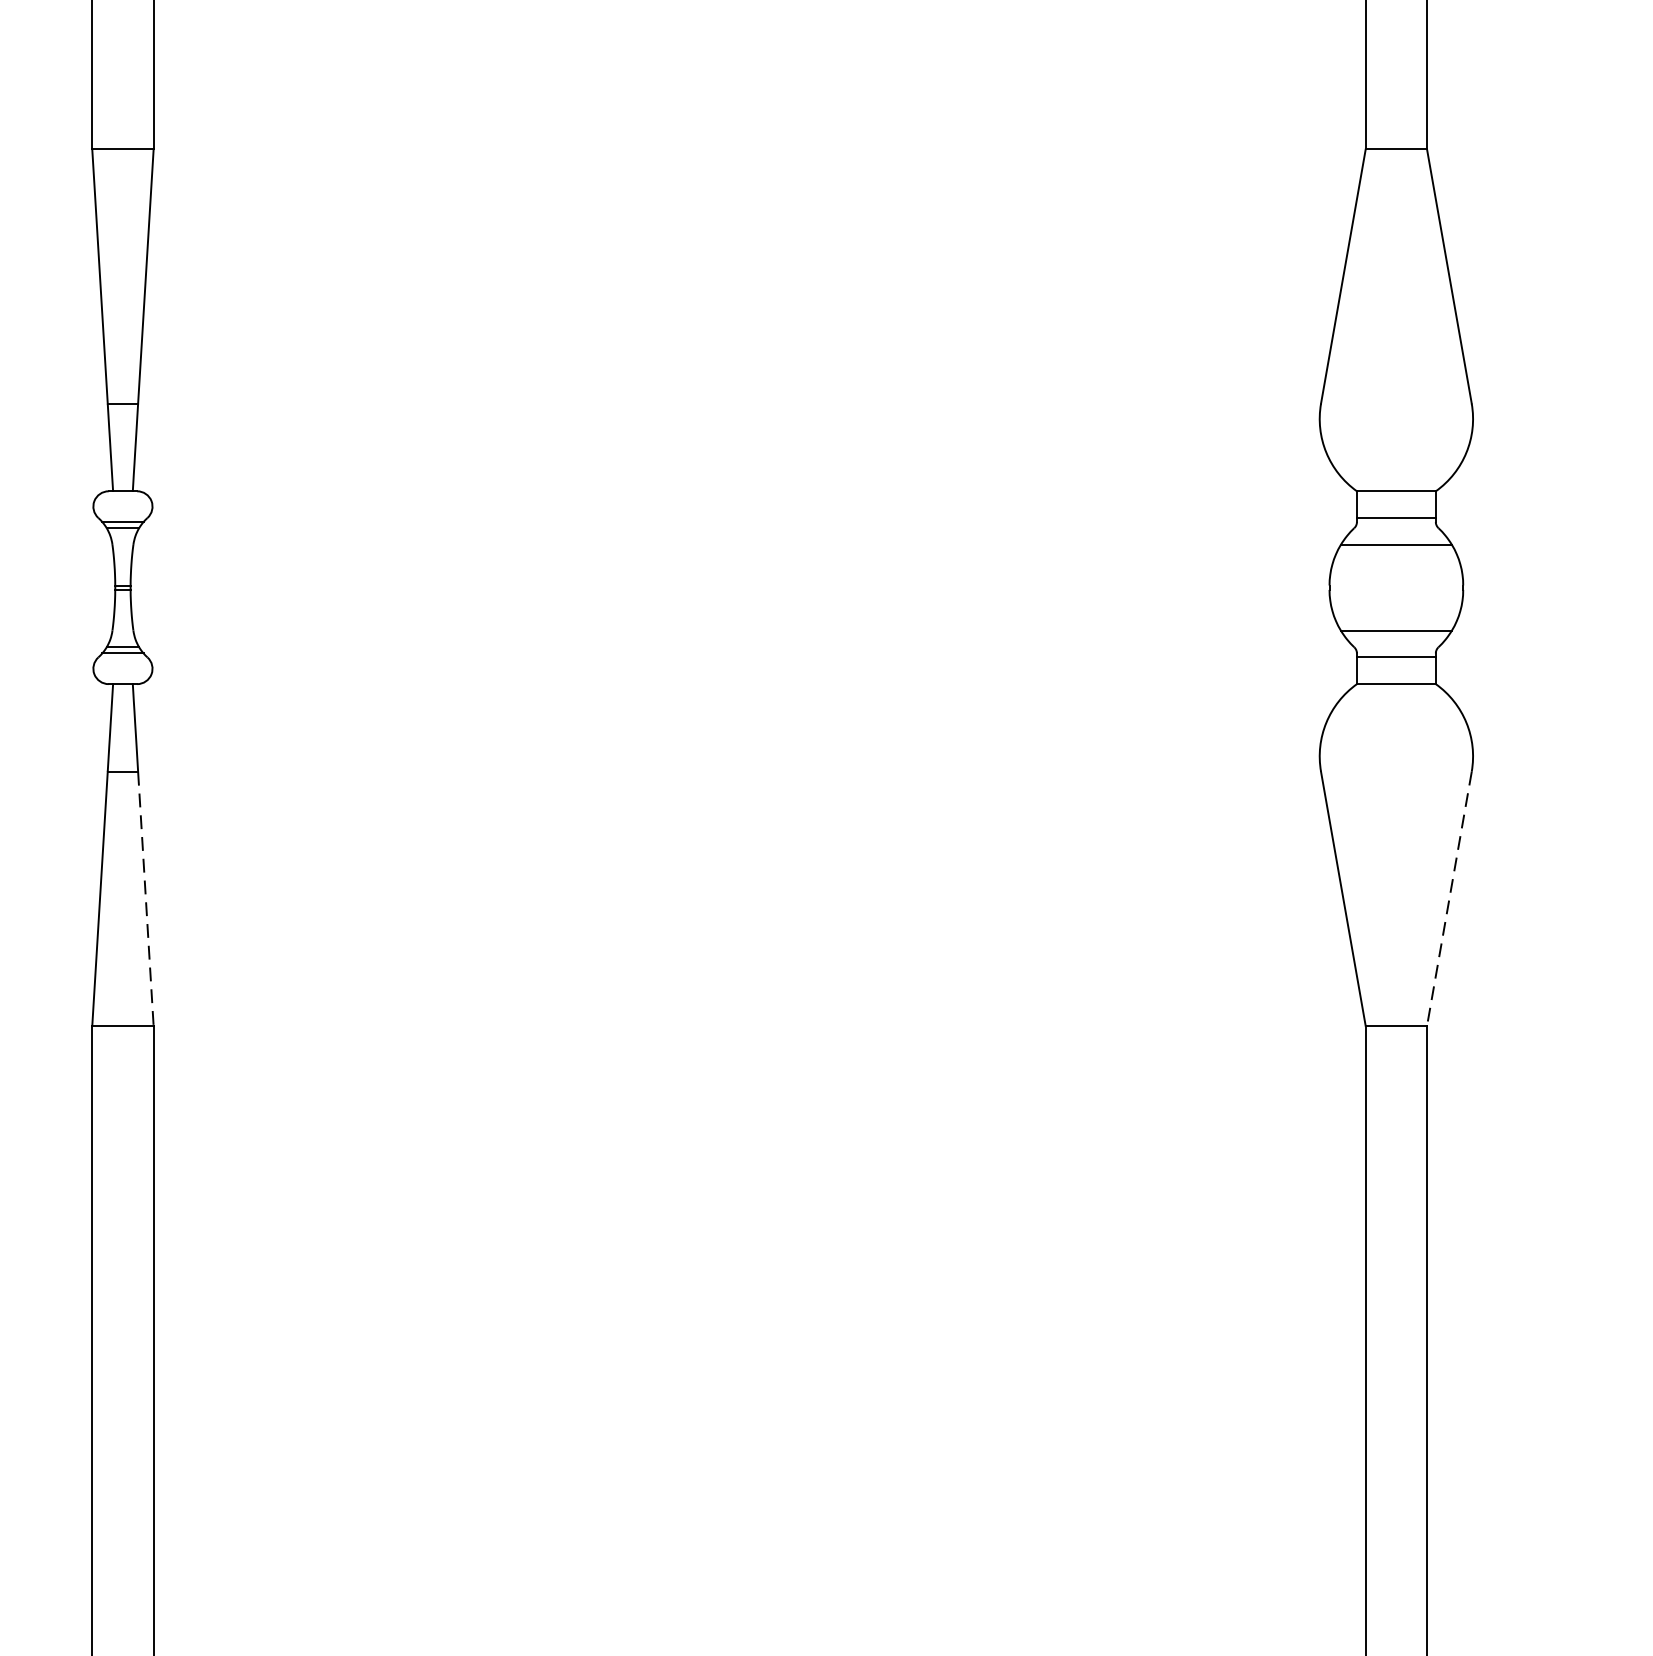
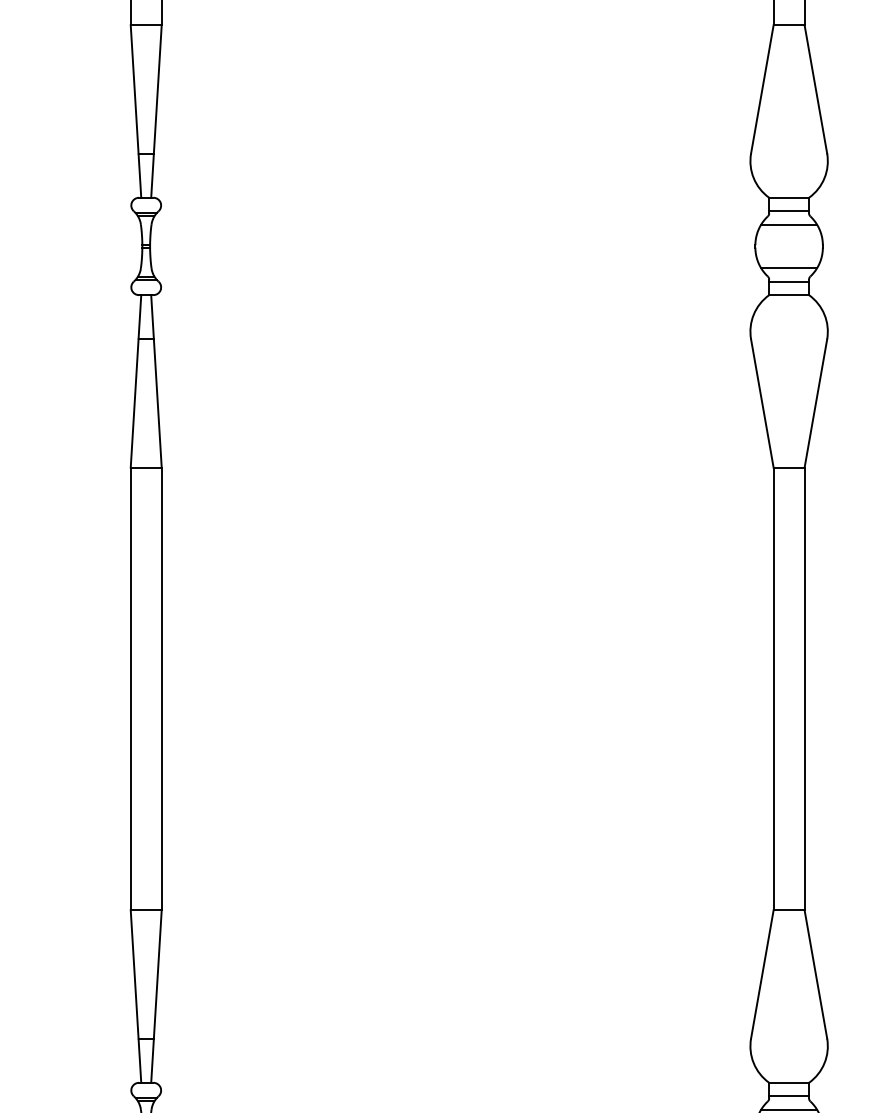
line: (145, 900) -> (157, 404), dashed -> solid
line: (1448, 900) -> (815, 404), dashed -> solid

